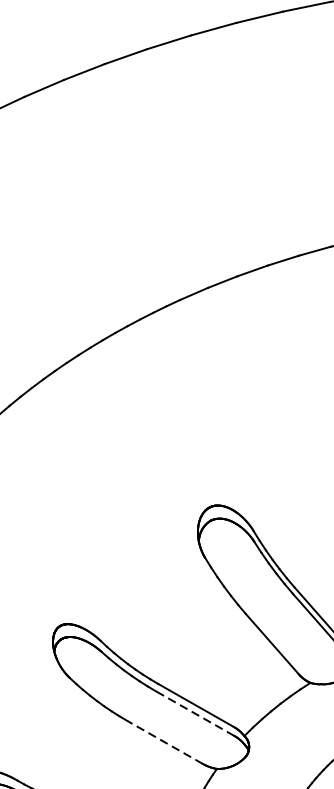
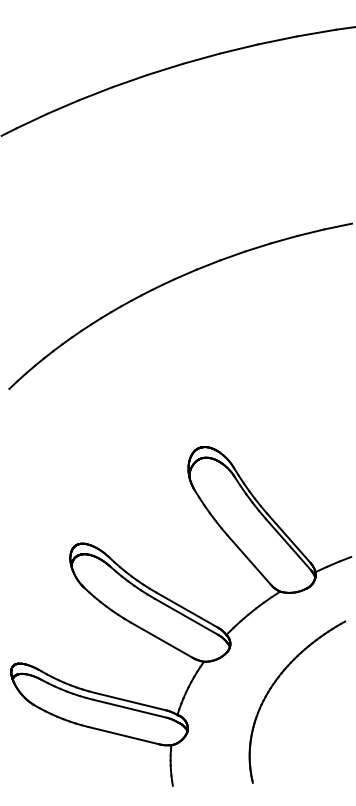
line: (195, 713) -> (186, 616), dashed -> solid
line: (164, 742) -> (161, 640), dashed -> solid

